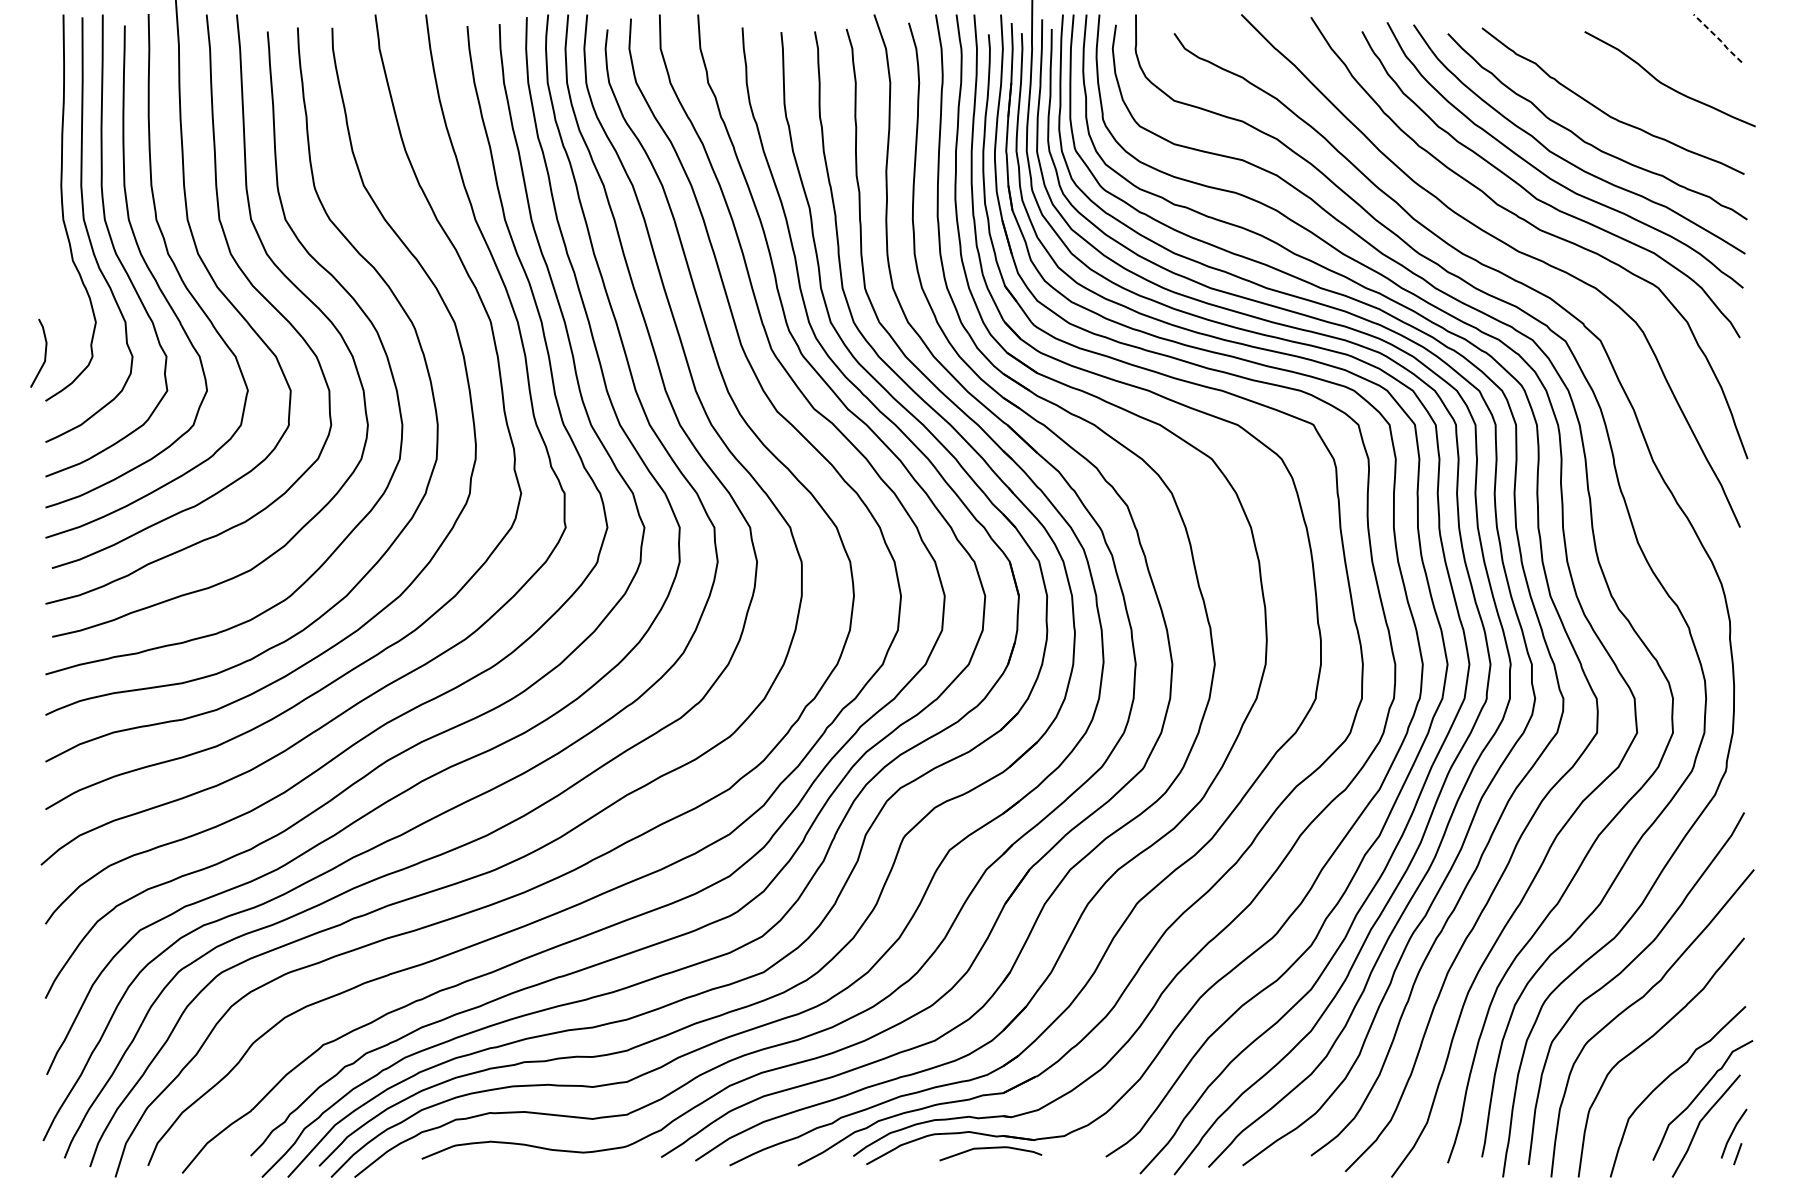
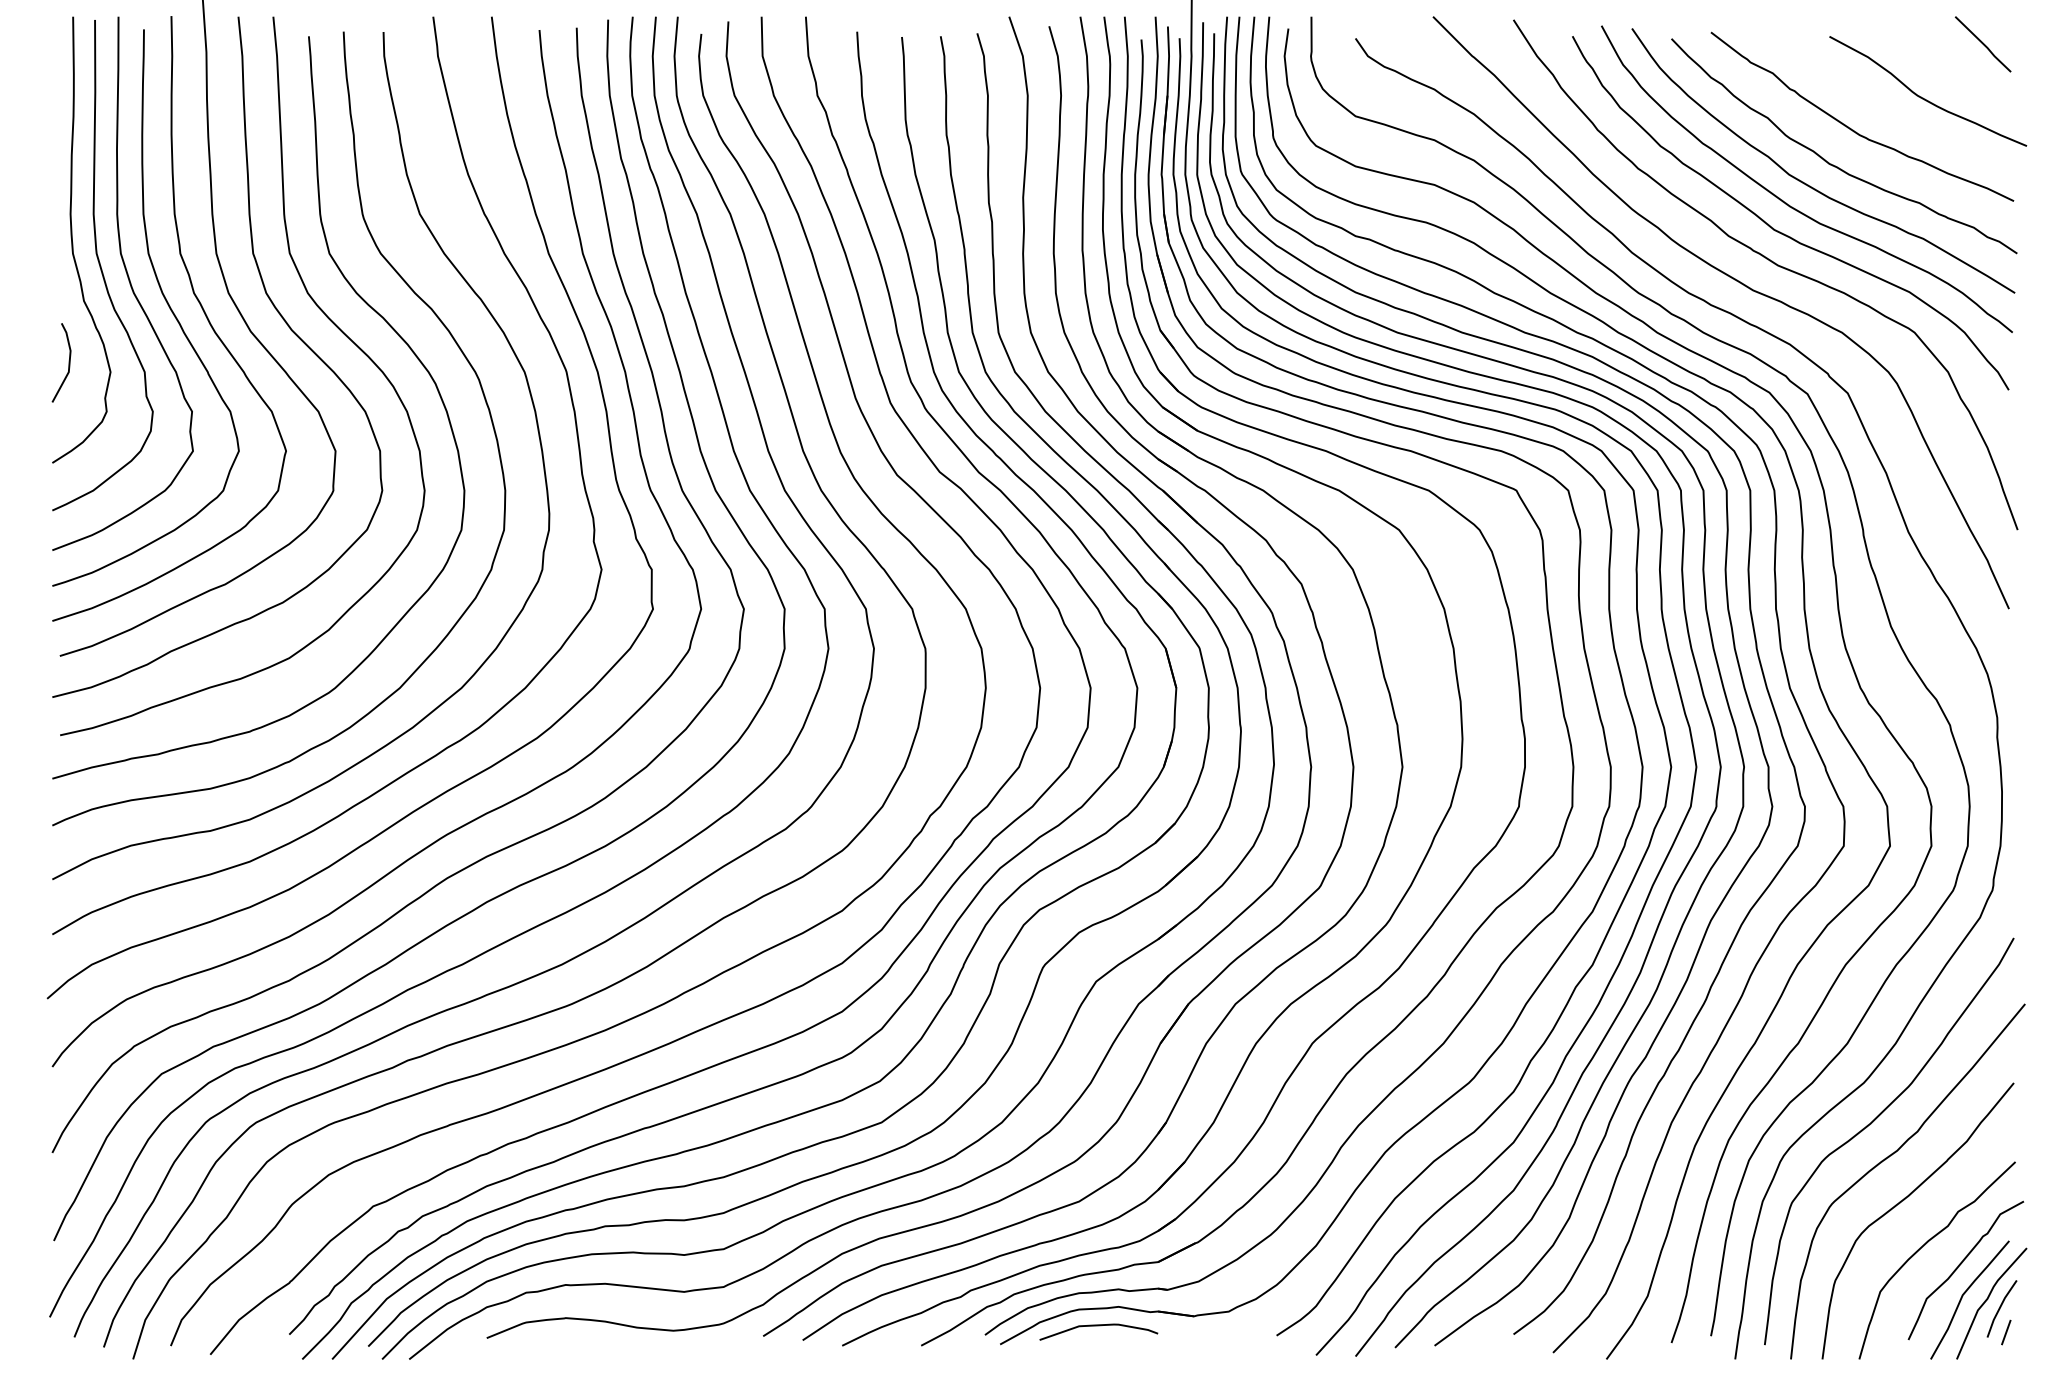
line: (1718, 38) -> (1983, 44), dashed -> solid
line: (44, 352) -> (68, 362), moved
curve: (1722, 1125) -> (1988, 1299), added
curve: (990, 1148) -> (1098, 1326), moved

